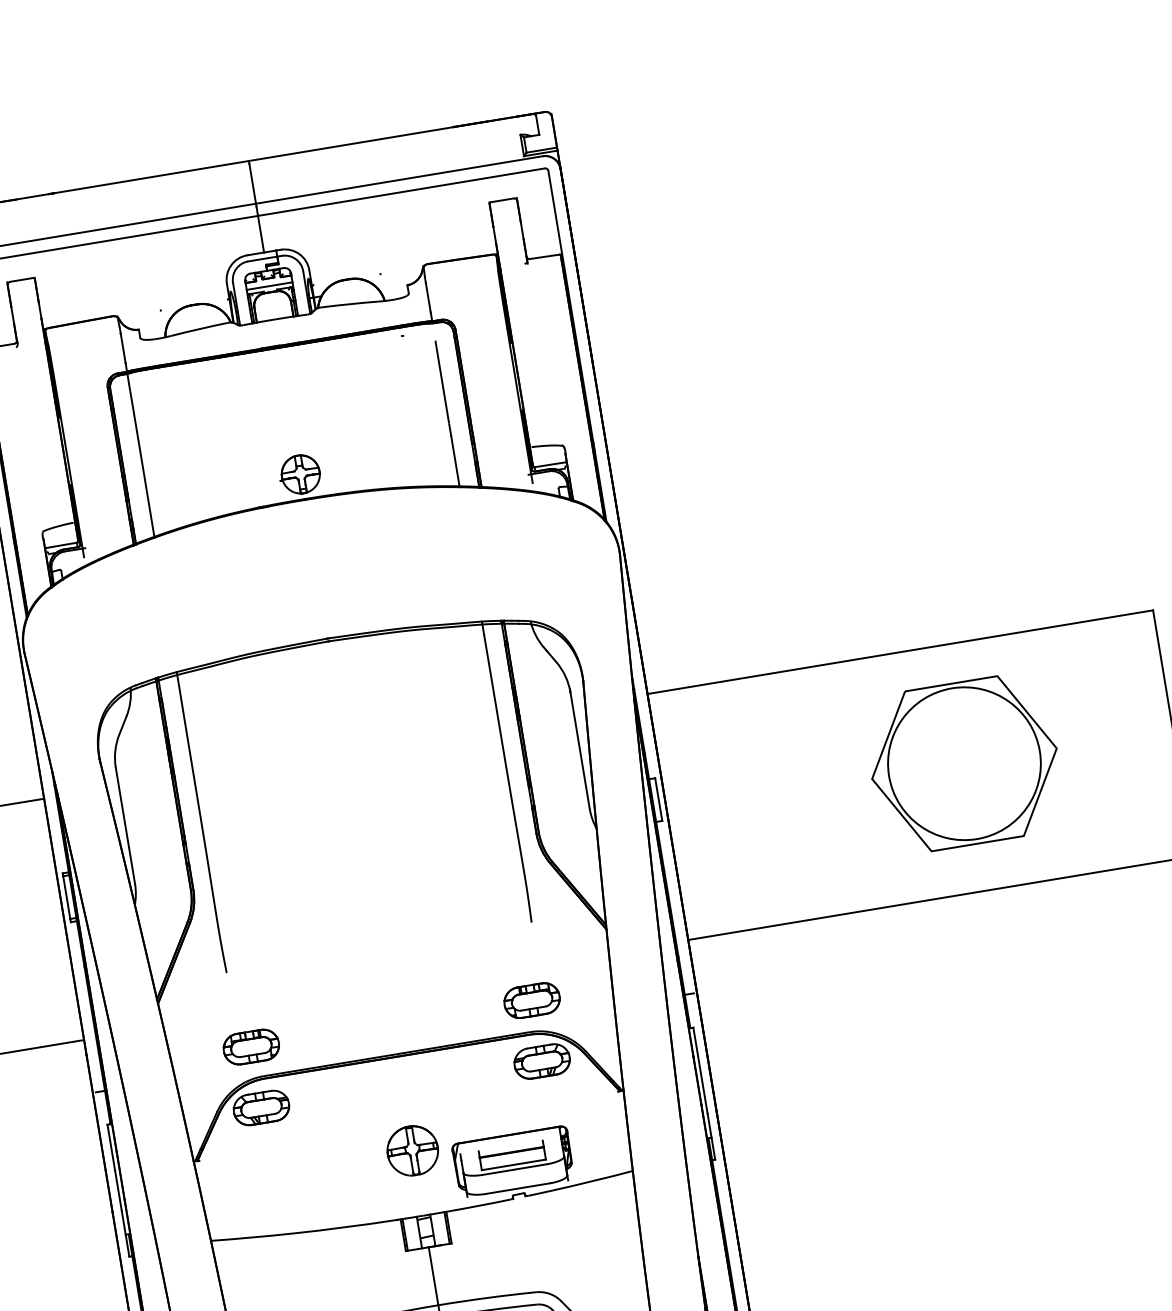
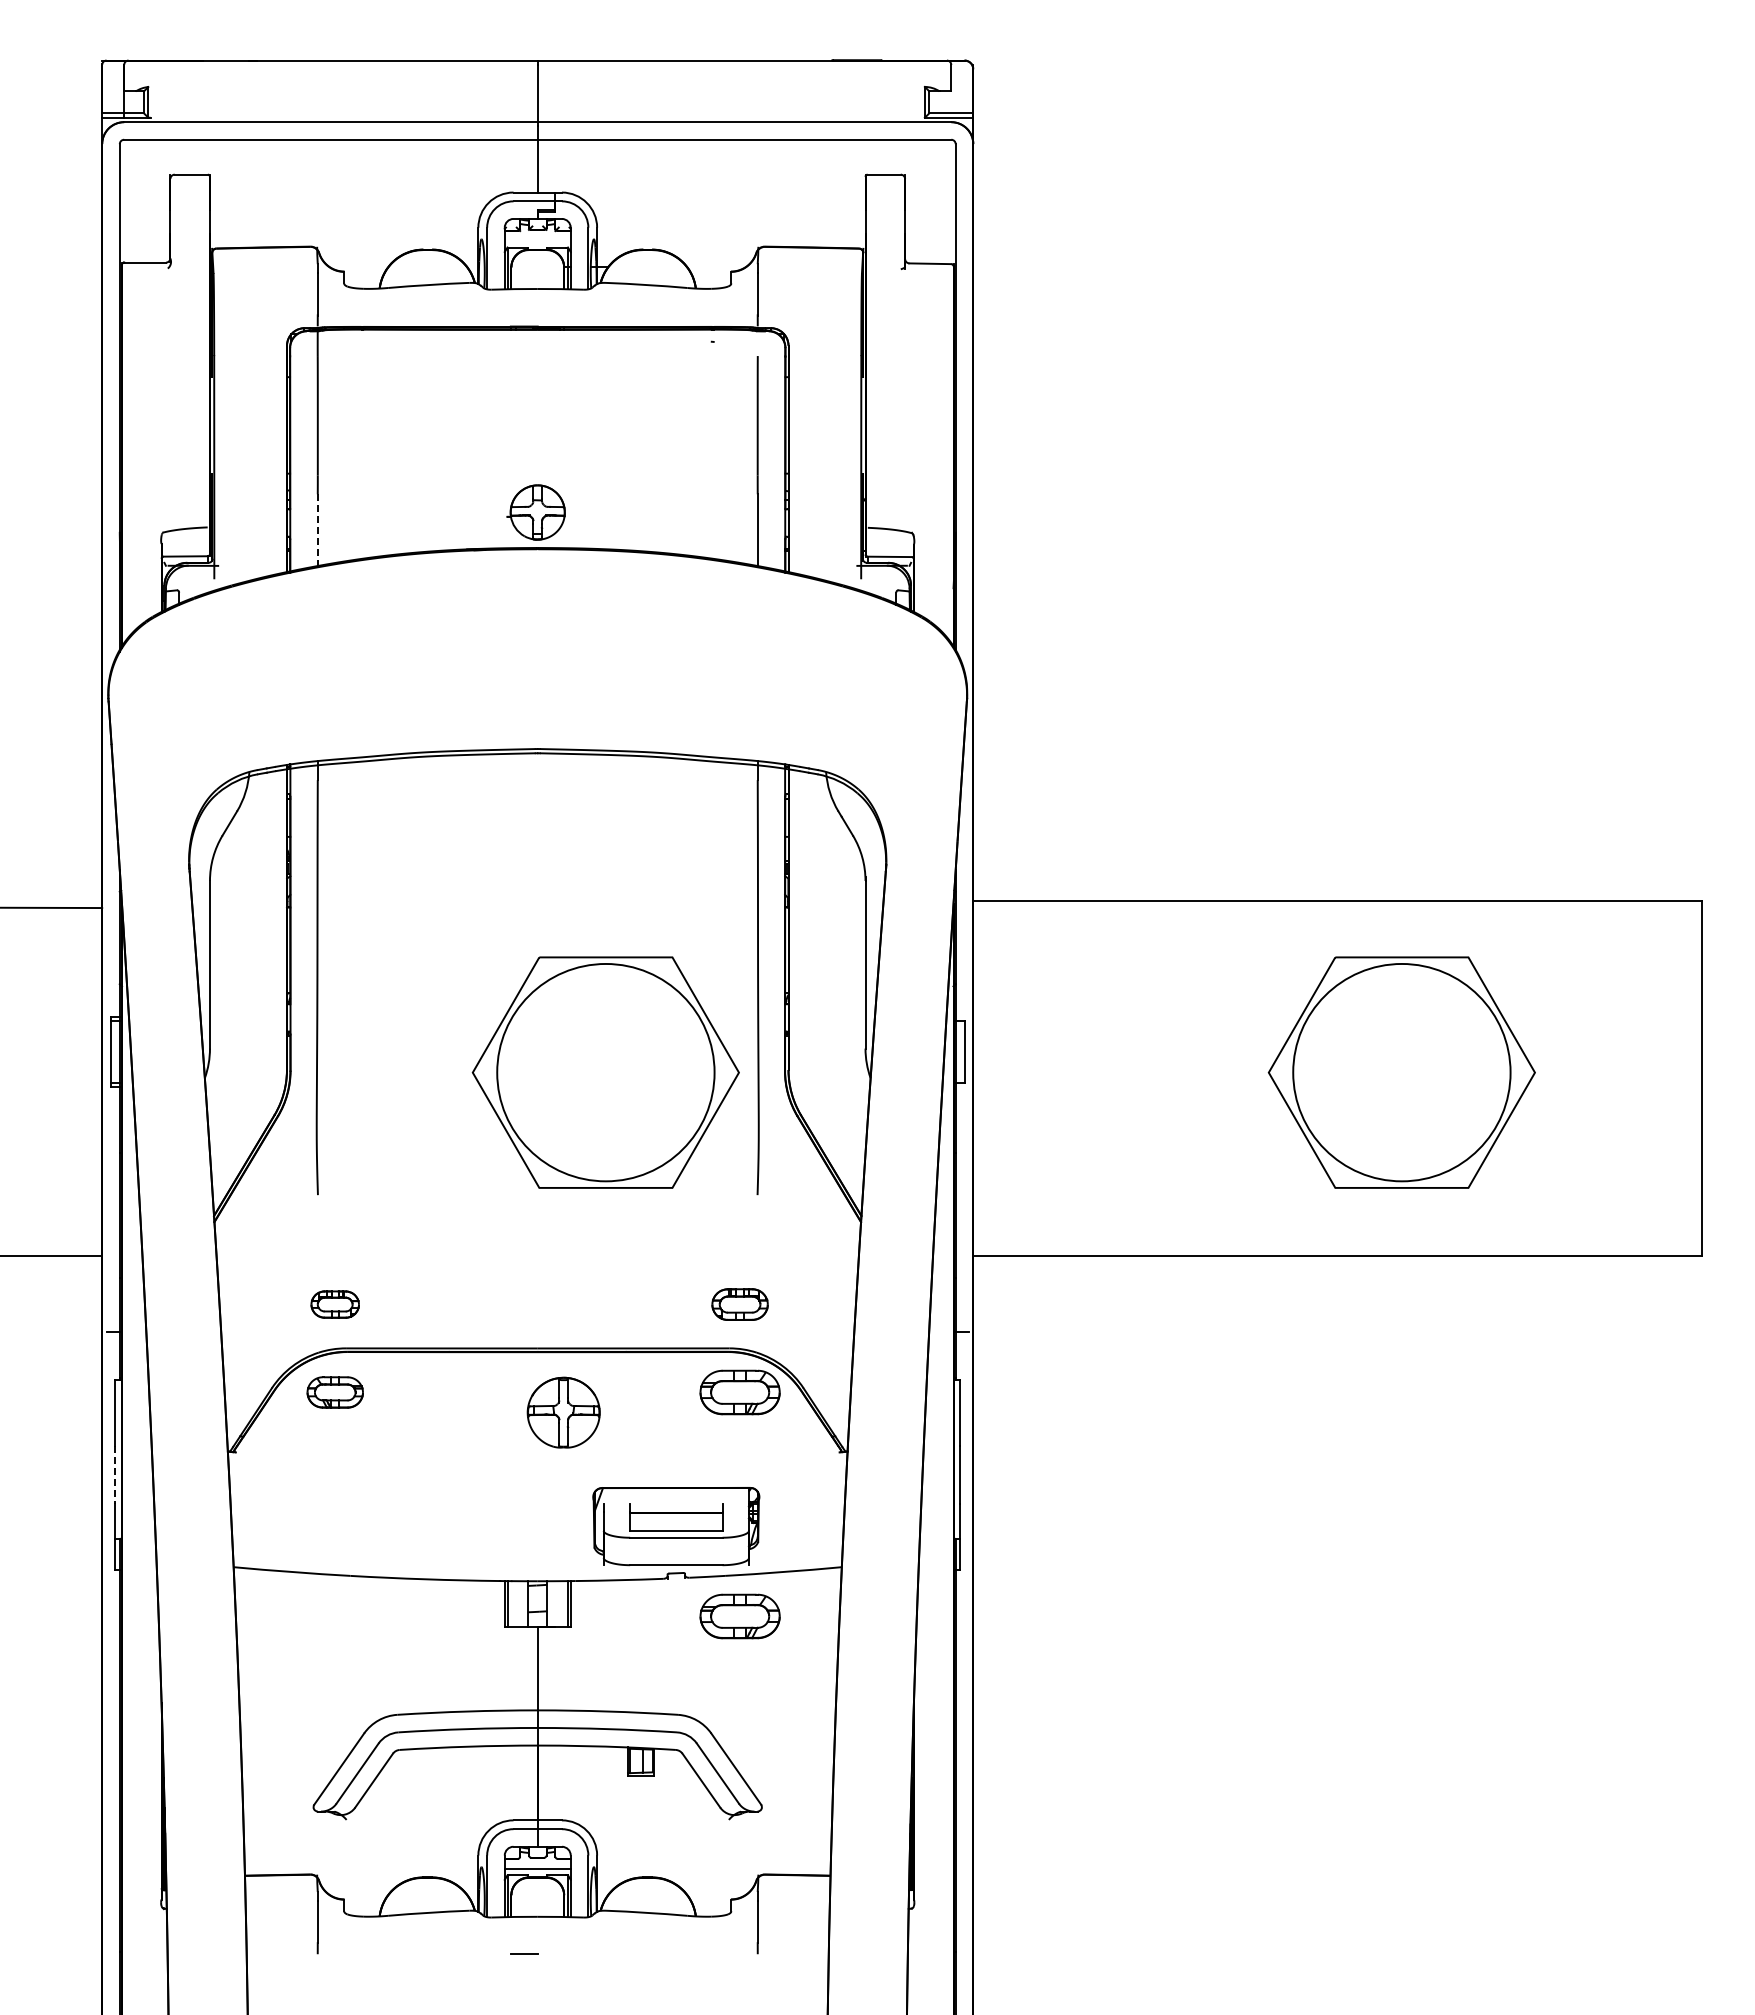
line: (269, 285) -> (537, 240), removed
line: (150, 512) -> (317, 530), solid -> dashed
part: (412, 855) -> (605, 1072), added
part: (531, 1000) -> (739, 1304), size x0.7
part: (250, 1047) -> (334, 1304), size x0.6
part: (260, 1108) -> (334, 1392), size x0.7
part: (412, 1150) -> (563, 1412), moved
line: (118, 1190) -> (115, 1475), solid -> dashed
part: (567, 1216) -> (739, 1616), added

